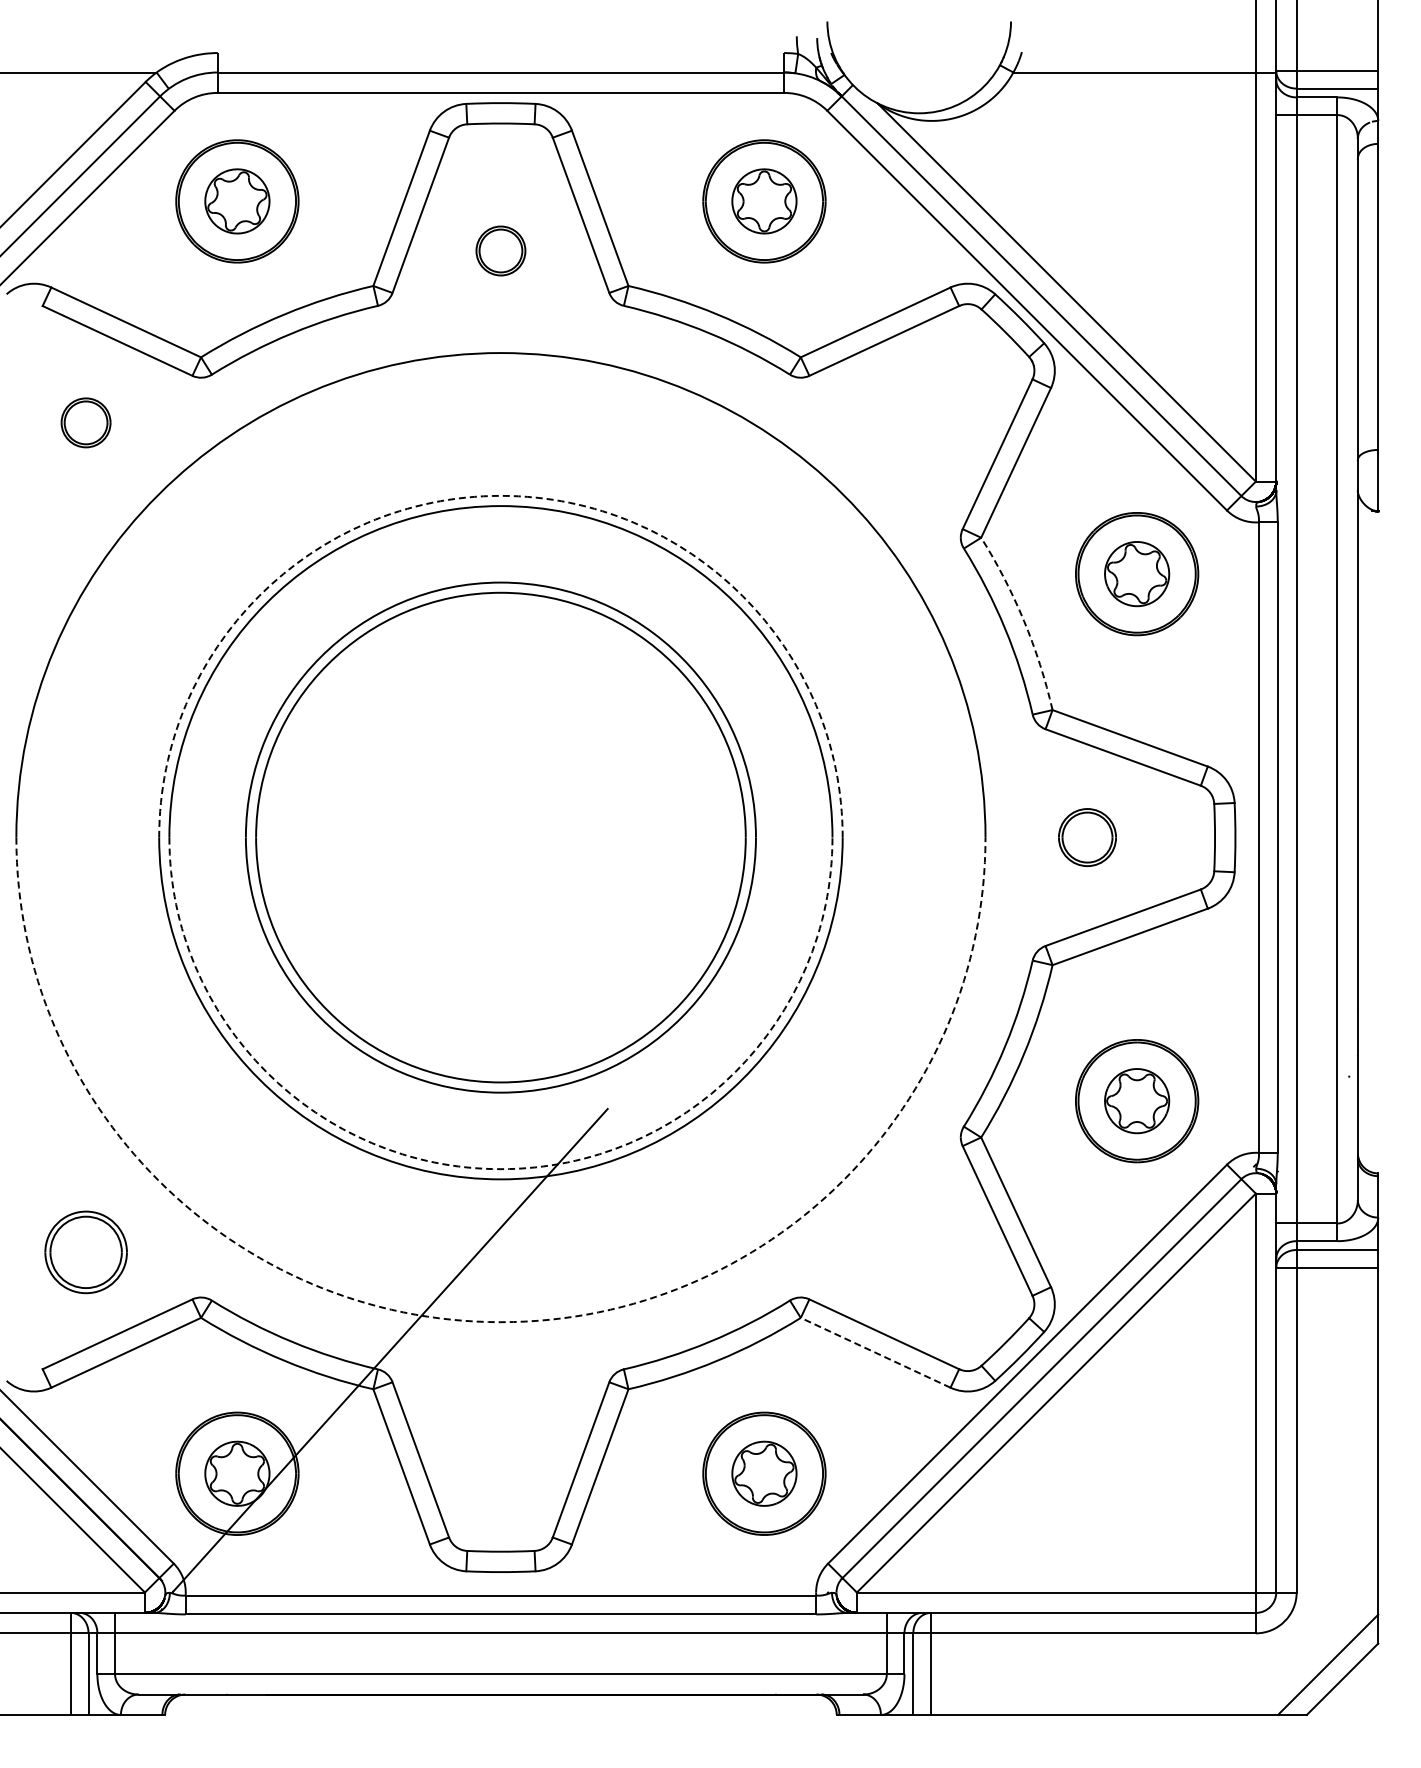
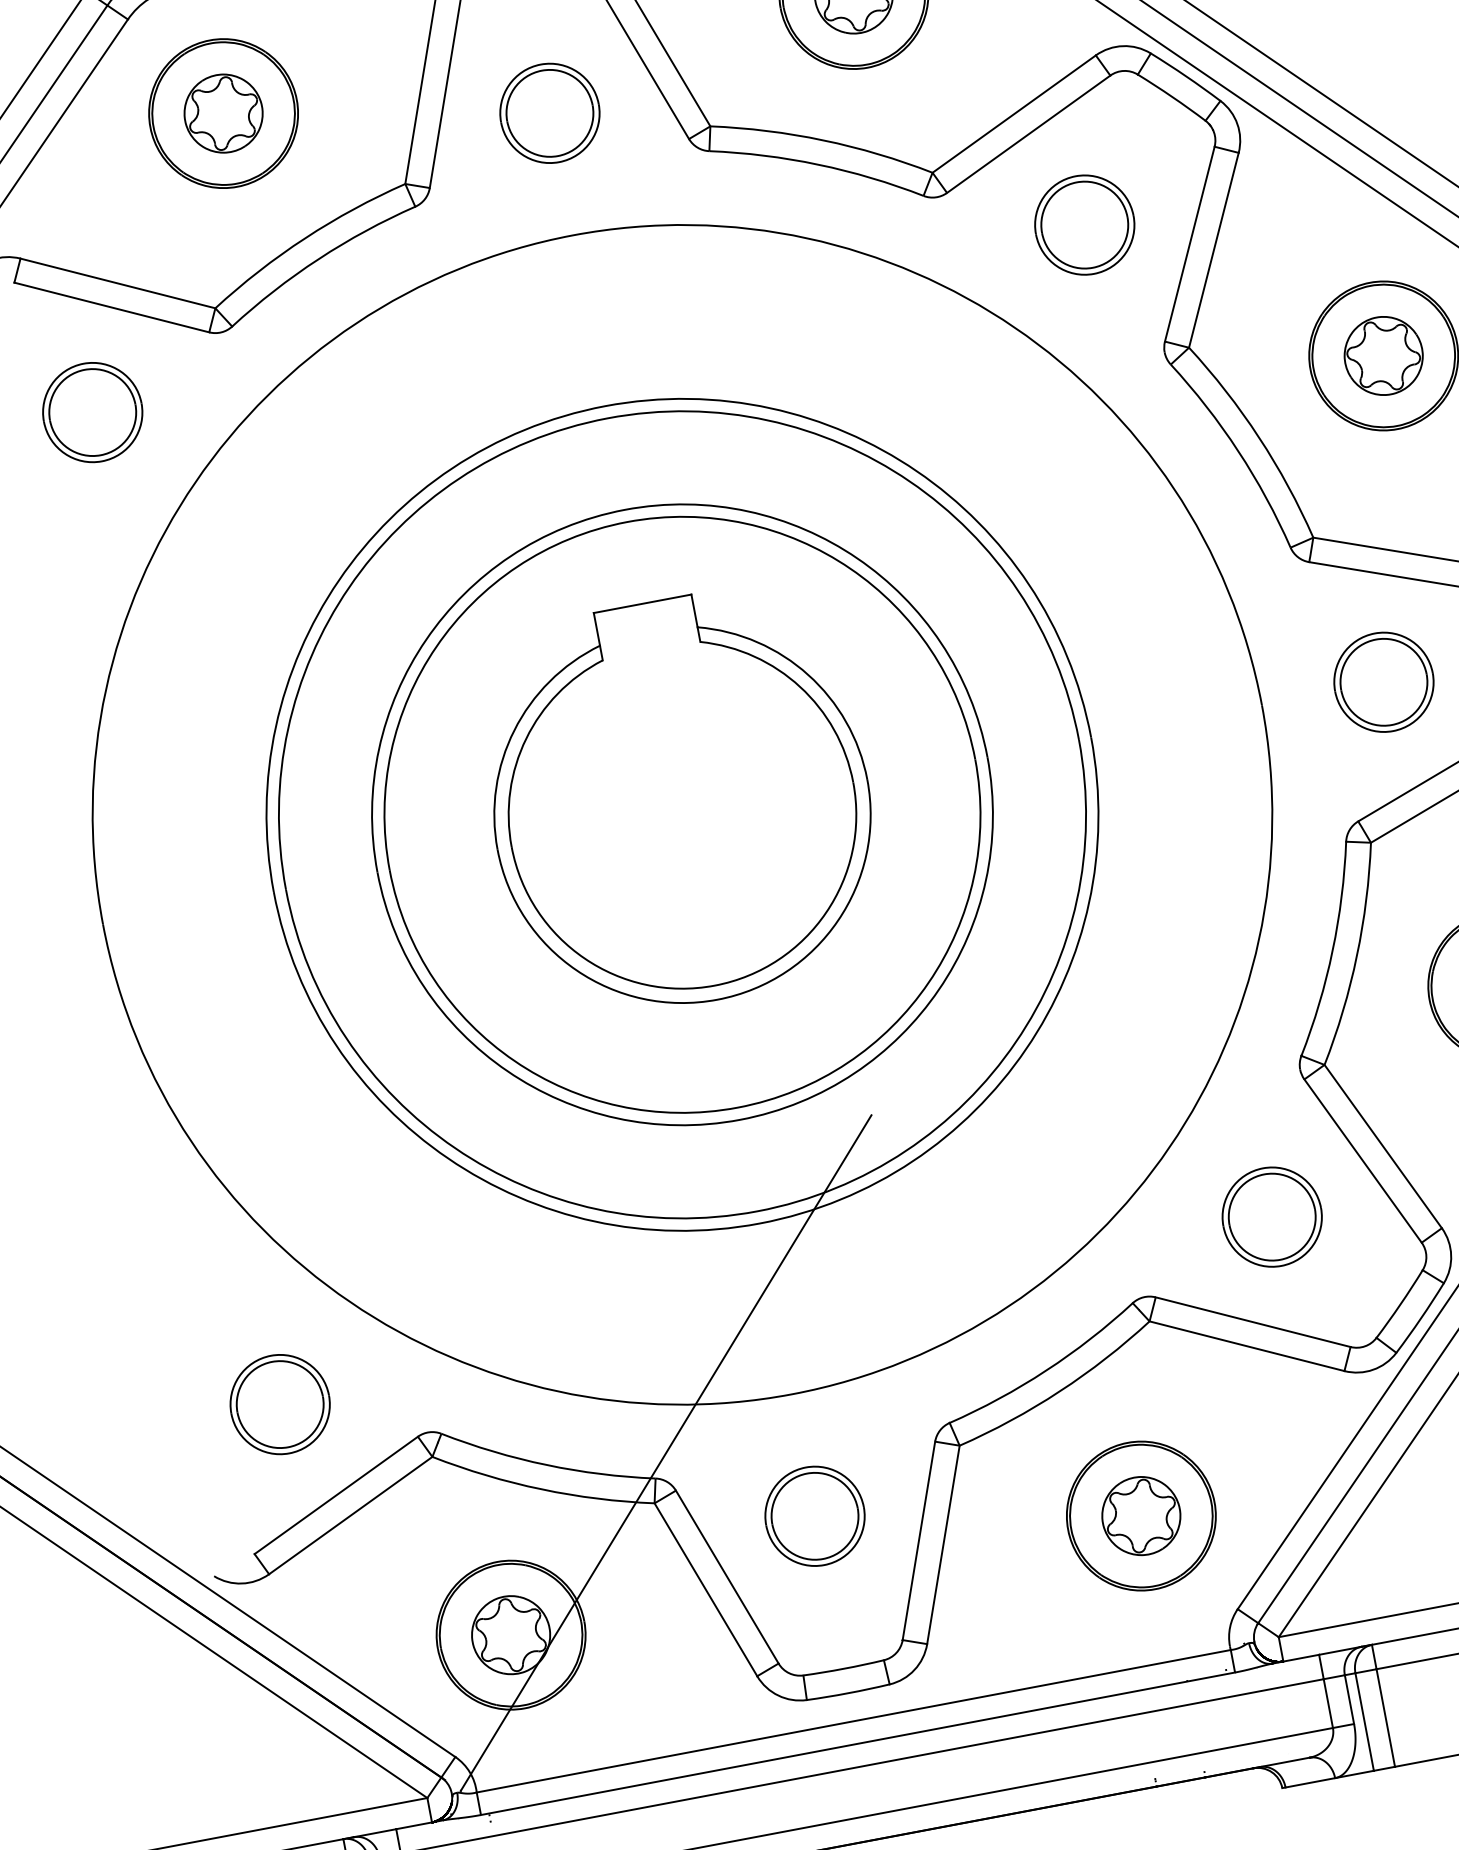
part: (500, 250) -> (549, 112), size x1.67
part: (85, 422) -> (91, 412), size x1.67
part: (915, 422) -> (1084, 224), added
arc: (500, 495) -> (604, 405), dashed -> solid
arc: (1024, 620) -> (1259, 436), dashed -> solid
part: (500, 826) -> (679, 801), added
part: (1087, 837) -> (1383, 682), size x1.43
arc: (500, 1169) -> (756, 1211), dashed -> solid
part: (915, 1252) -> (1271, 1217), added
arc: (500, 1322) -> (791, 1394), dashed -> solid
line: (875, 1352) -> (1246, 1345), dashed -> solid
part: (500, 1423) -> (814, 1515), added

